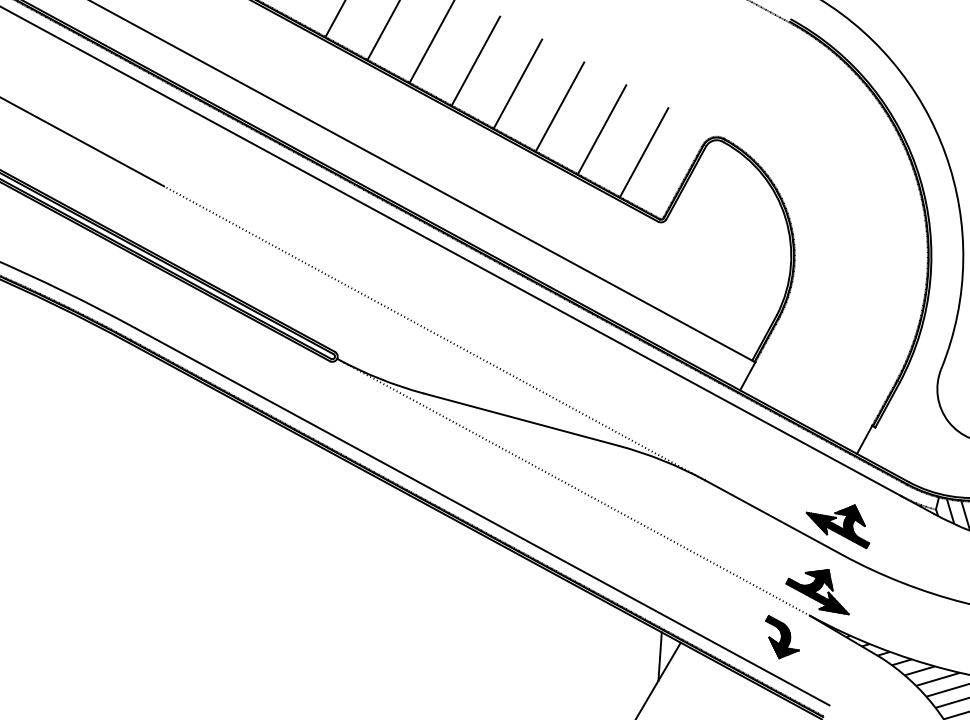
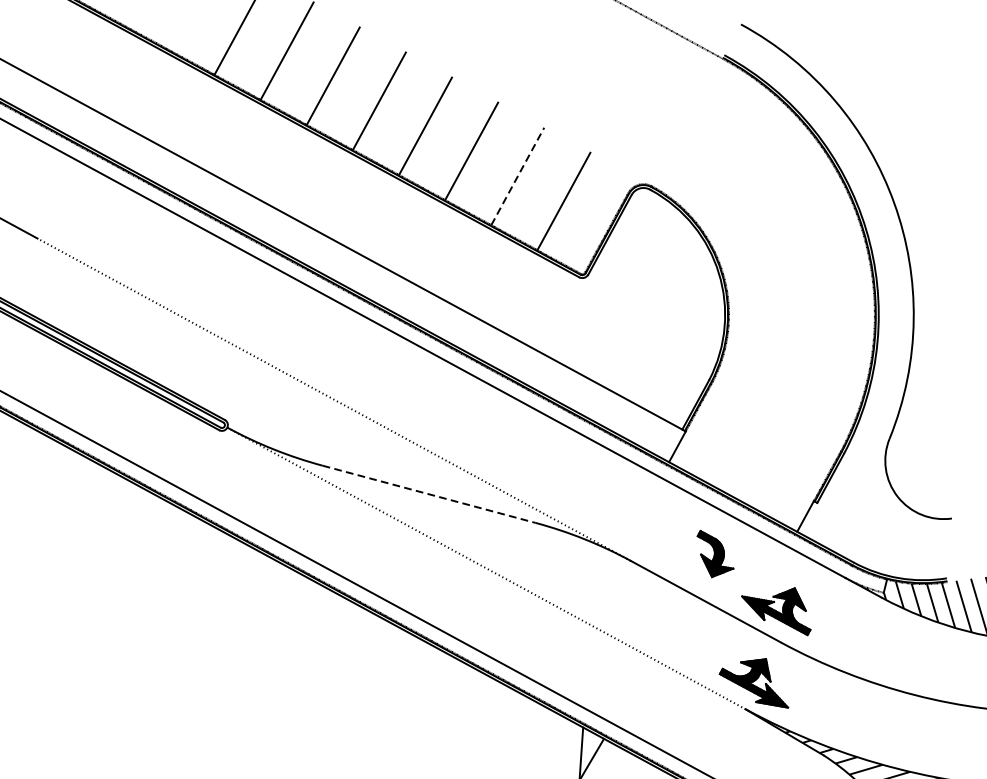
line: (602, 129) -> (518, 176), solid -> dashed
line: (521, 419) -> (429, 494), solid -> dashed
part: (782, 637) -> (715, 554), moved

